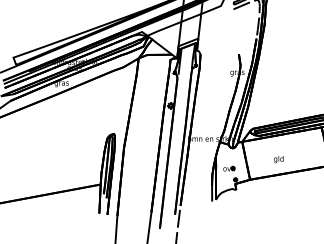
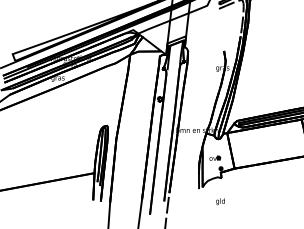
text: (278, 159) -> (220, 201), moved

